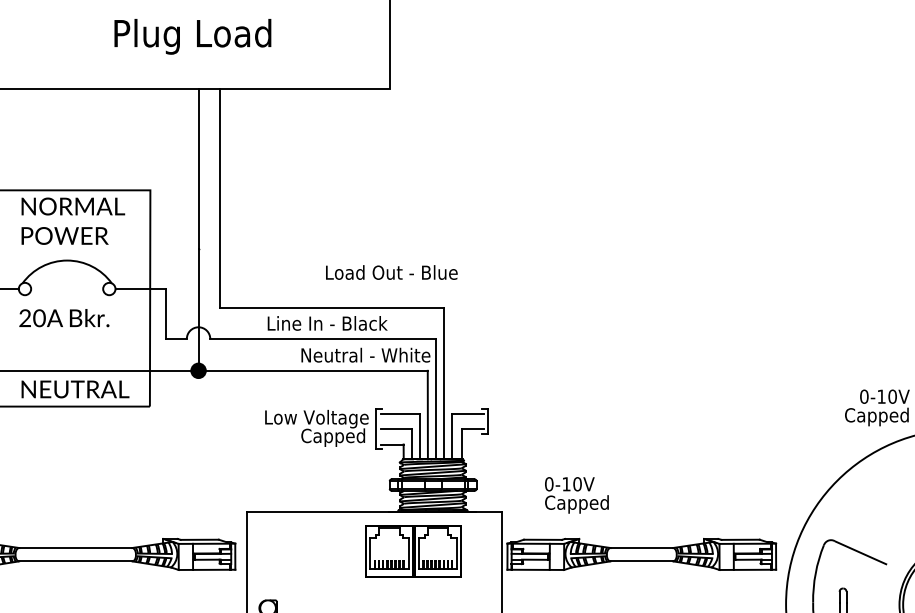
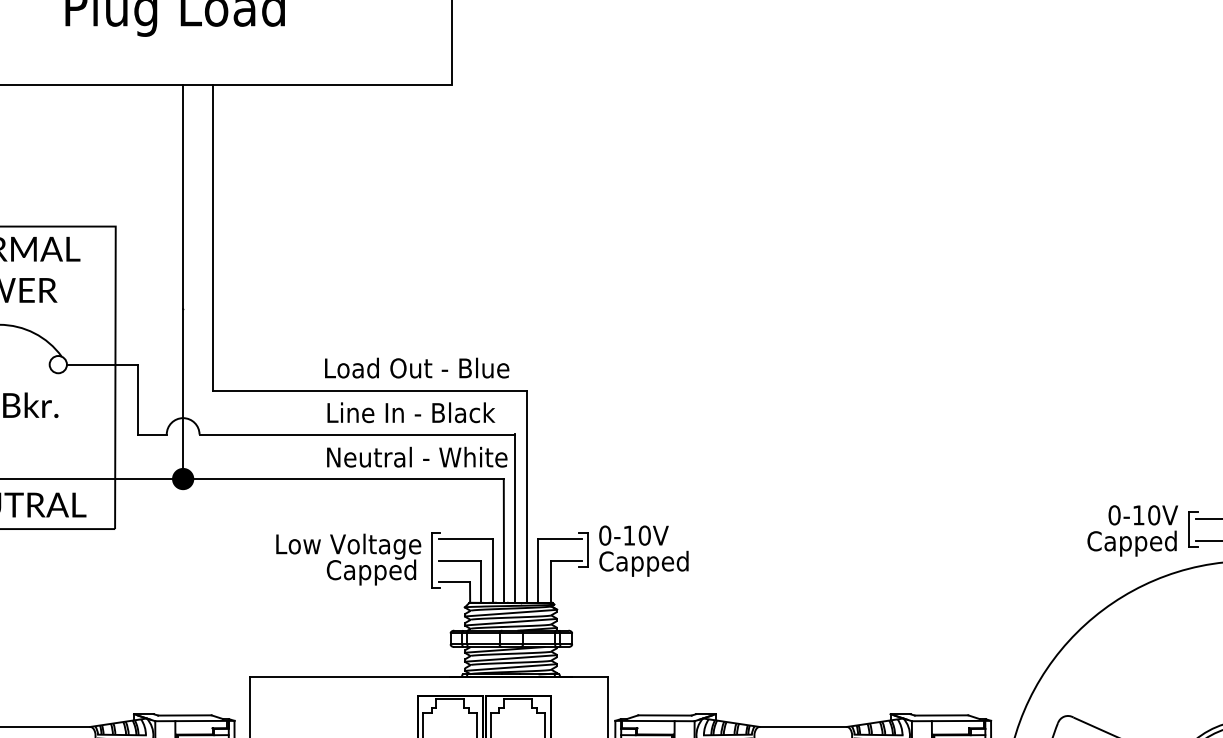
text: (391, 272) -> (416, 368), moved
text: (327, 323) -> (411, 412), moved
text: (576, 495) -> (643, 551), moved

